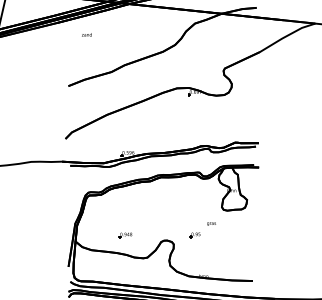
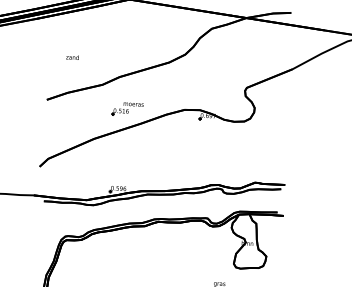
text: (86, 34) -> (72, 57), moved
part: (131, 90) -> (126, 109), added

